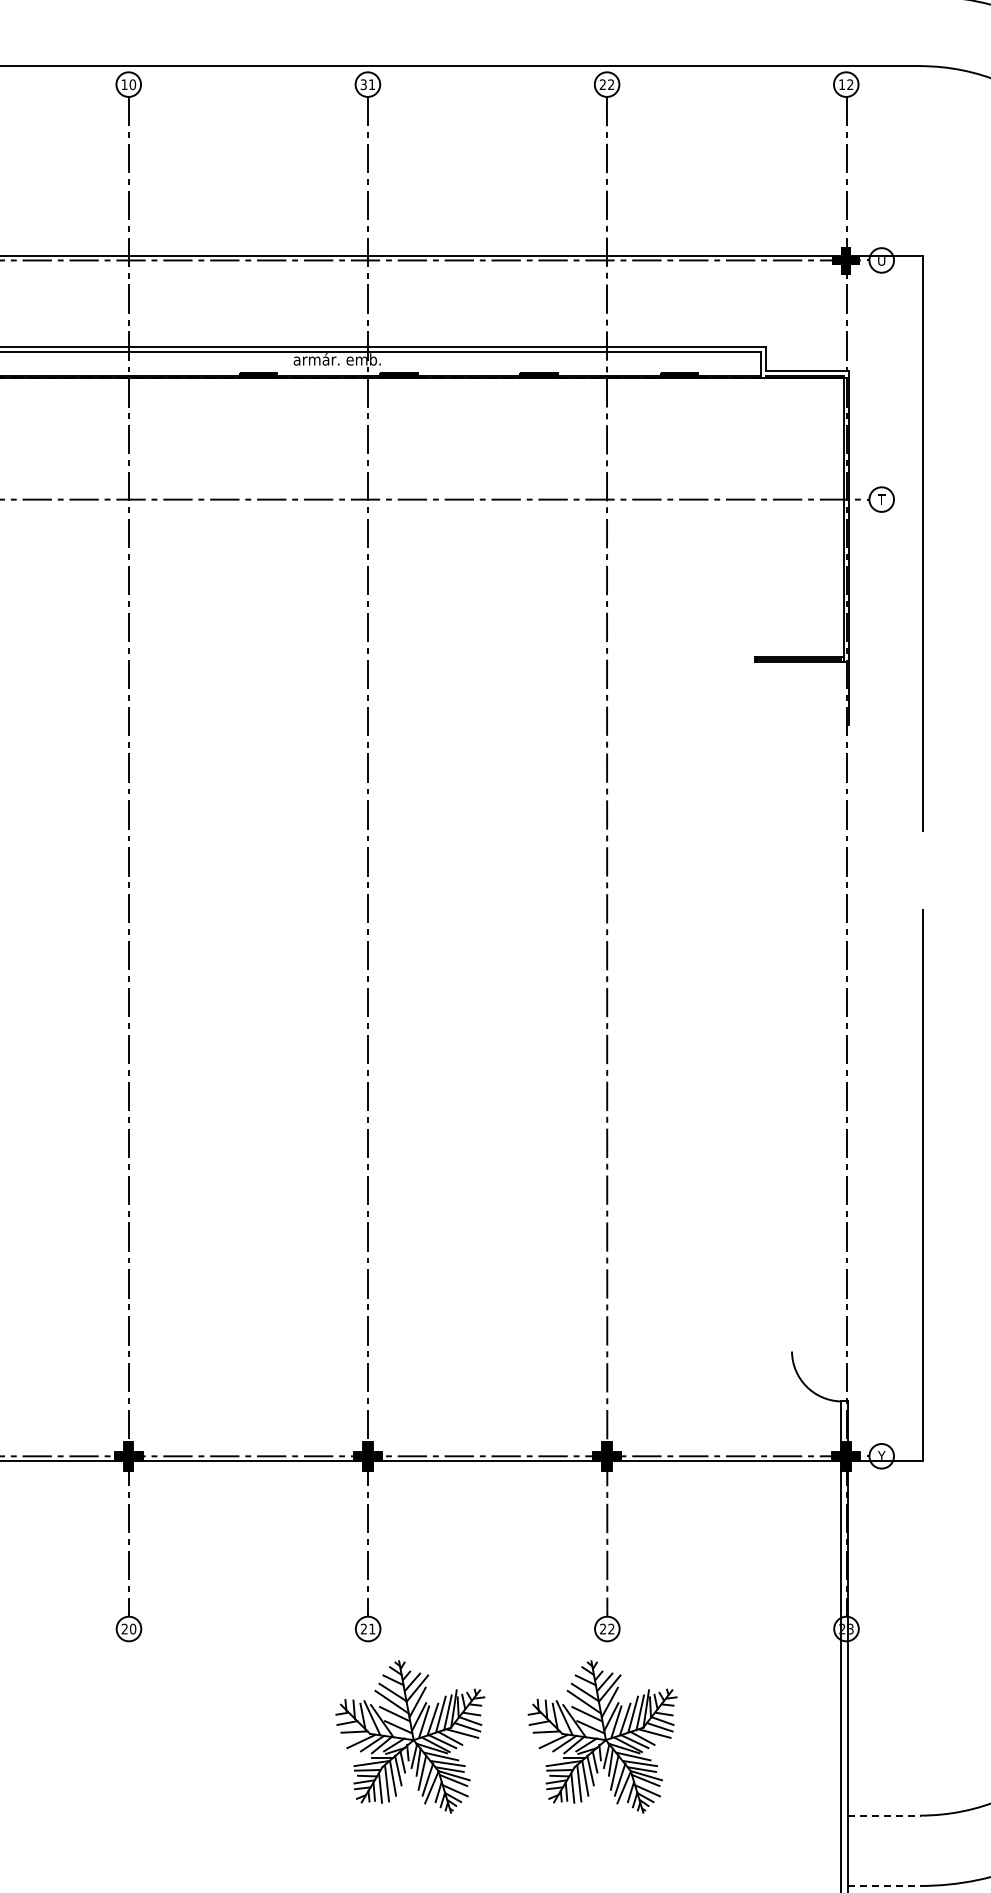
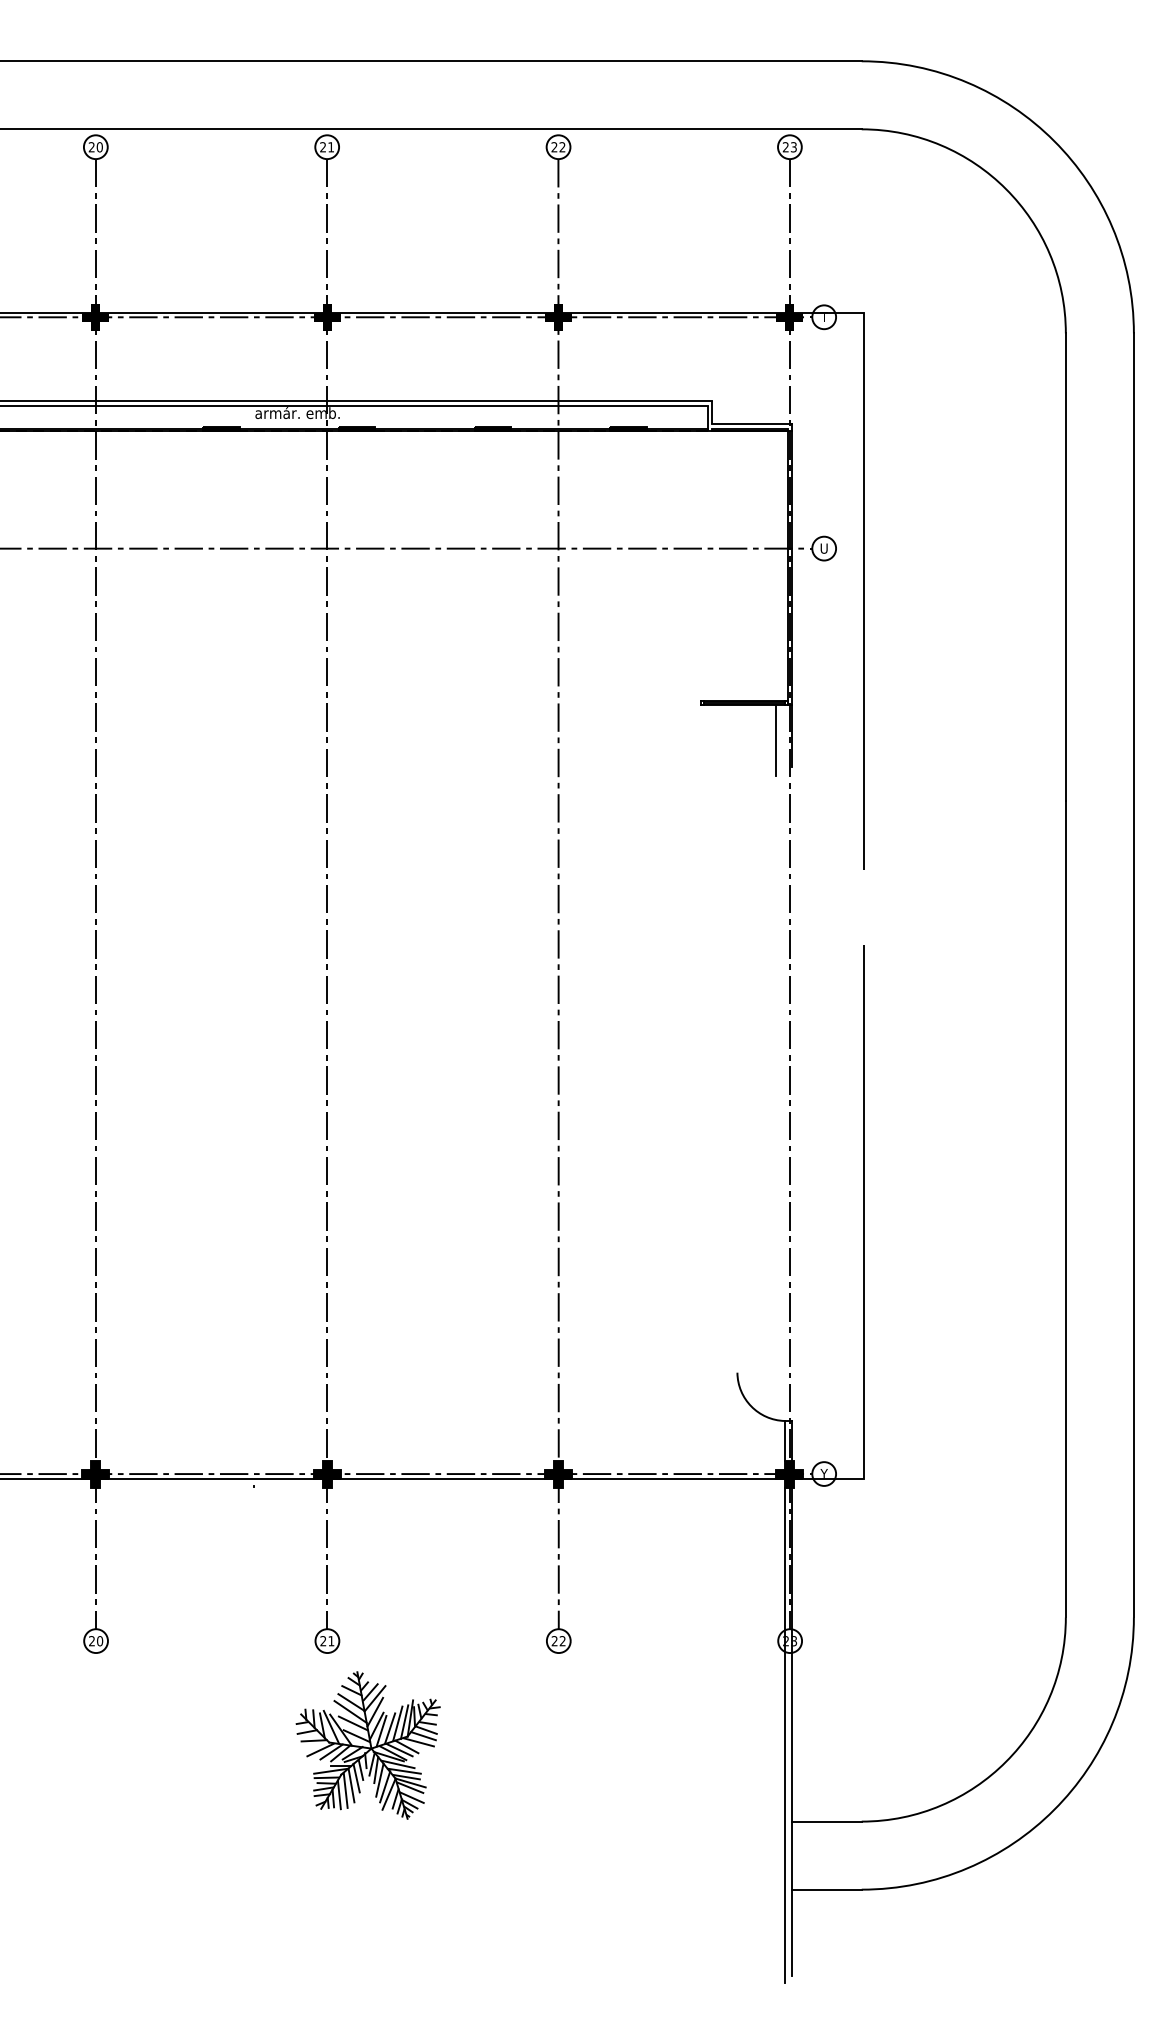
text: (124, 84) -> (91, 147), 10 -> 20
text: (364, 84) -> (323, 147), 31 -> 21
text: (845, 84) -> (789, 147), 12 -> 23
fill: (128, 260) -> (95, 317), added
fill: (367, 260) -> (326, 317), added
fill: (607, 260) -> (558, 317), added
text: (880, 261) -> (823, 318), U -> T
text: (880, 499) -> (823, 548), T -> U
line: (832, 697) -> (776, 740), added
part: (601, 1736) -> (553, 1745), removed
line: (885, 1815) -> (827, 1821), dashed -> solid
line: (885, 1885) -> (827, 1889), dashed -> solid

